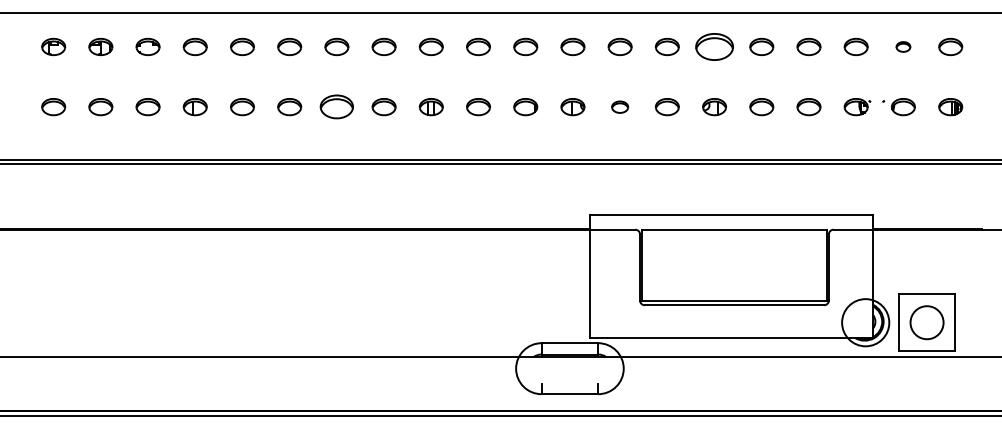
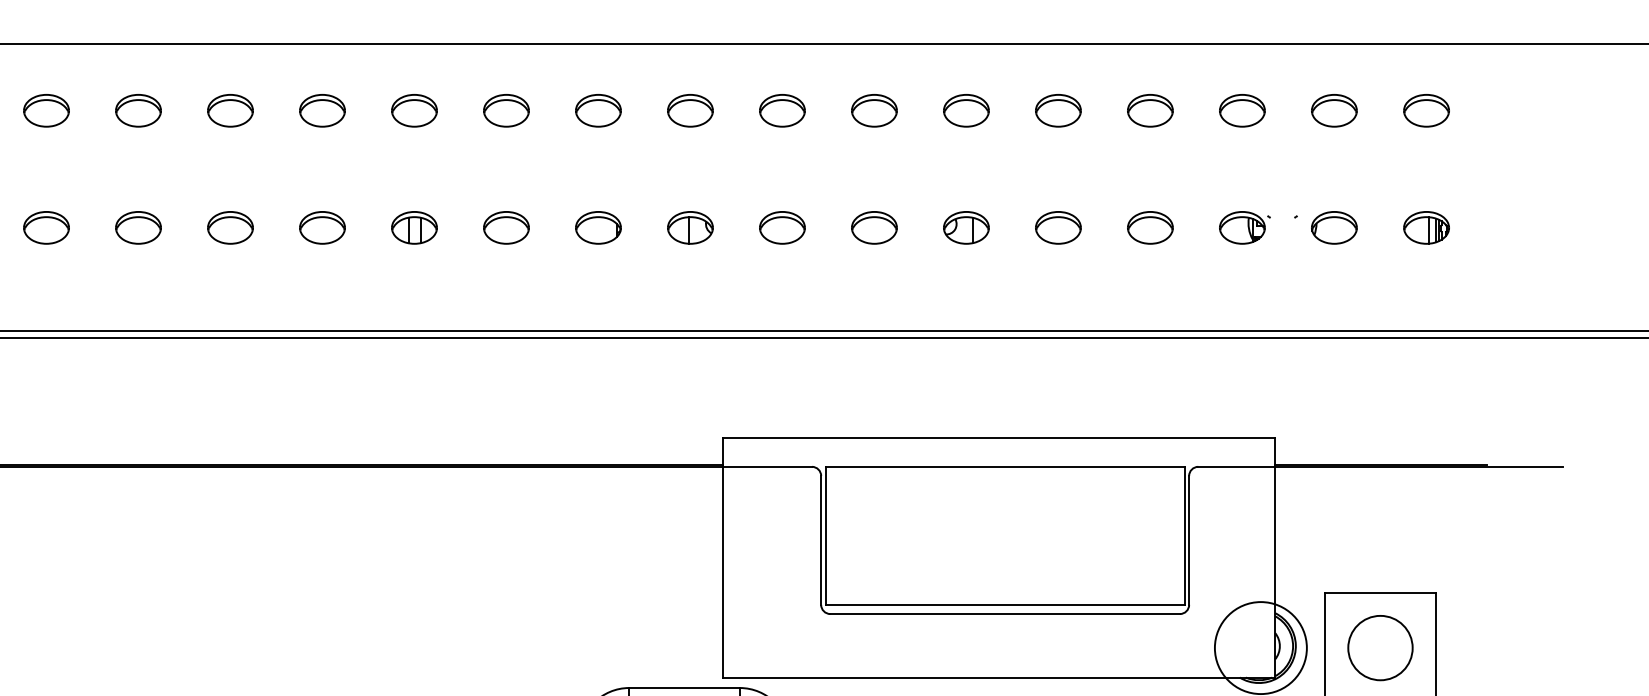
part: (714, 46) -> (966, 109), size x0.62
part: (903, 46) -> (1334, 109), size x1.67
part: (336, 107) -> (229, 228), size x0.71
part: (619, 107) -> (781, 228), size x1.43

